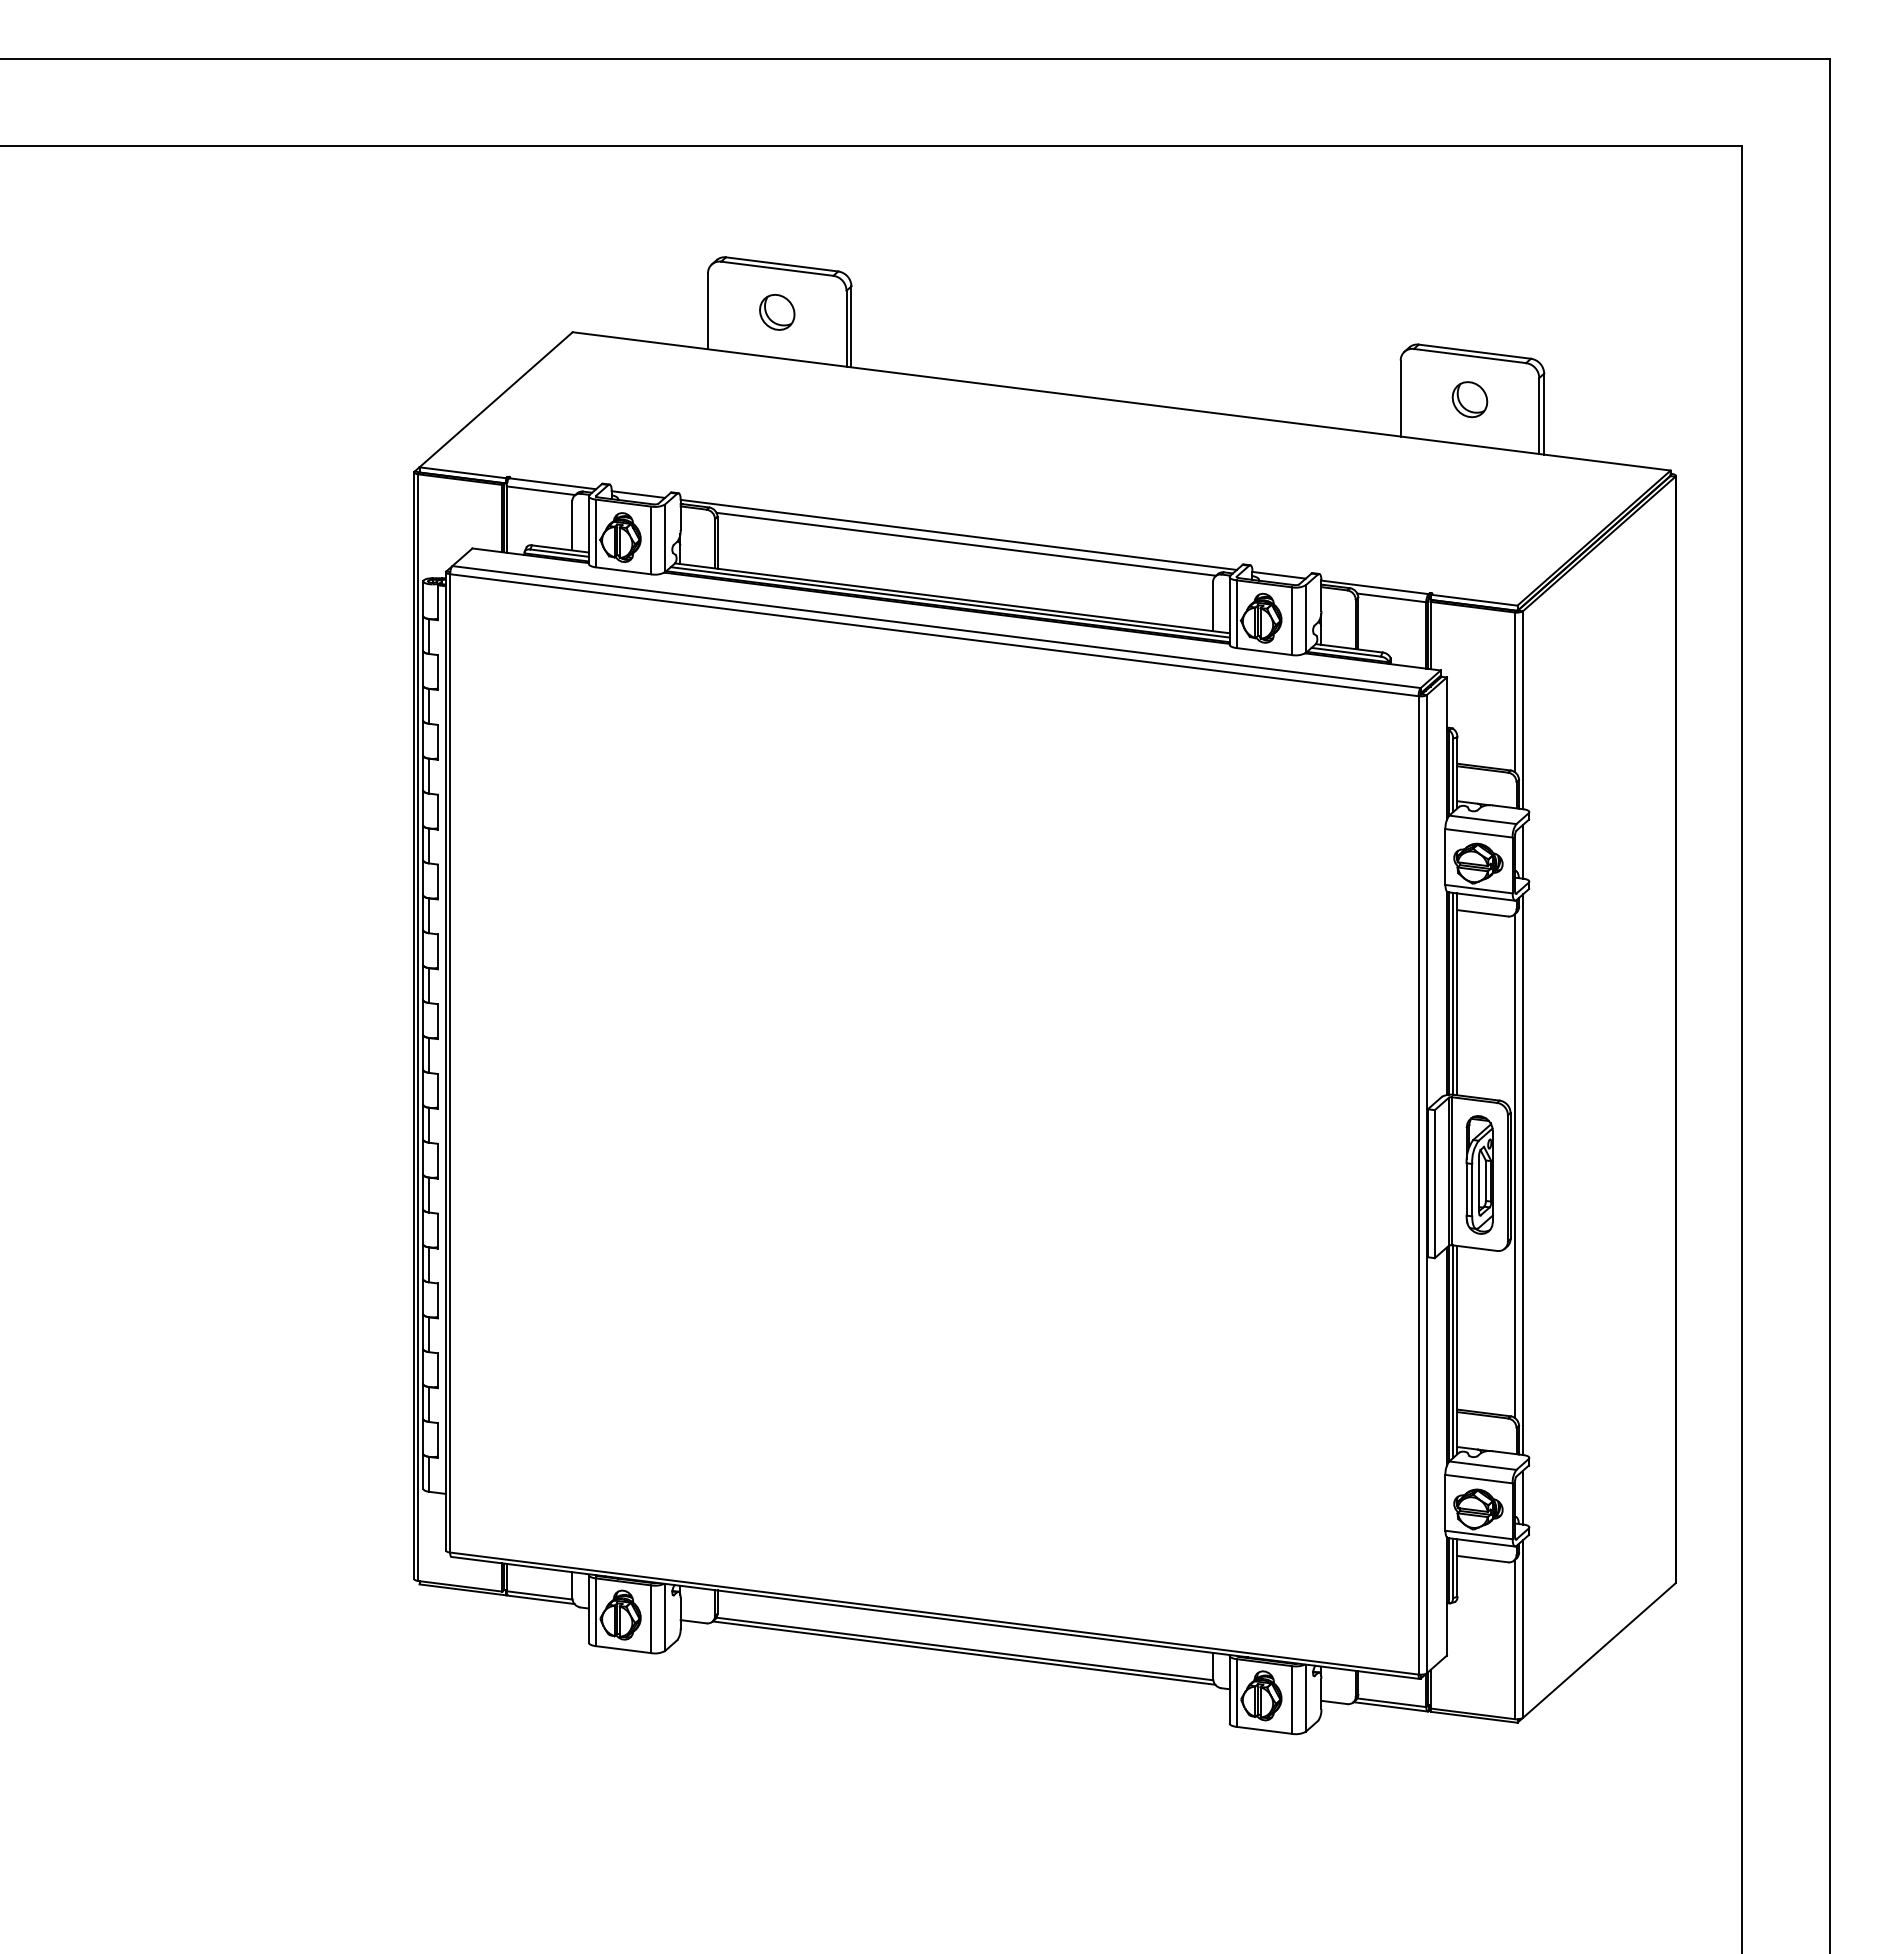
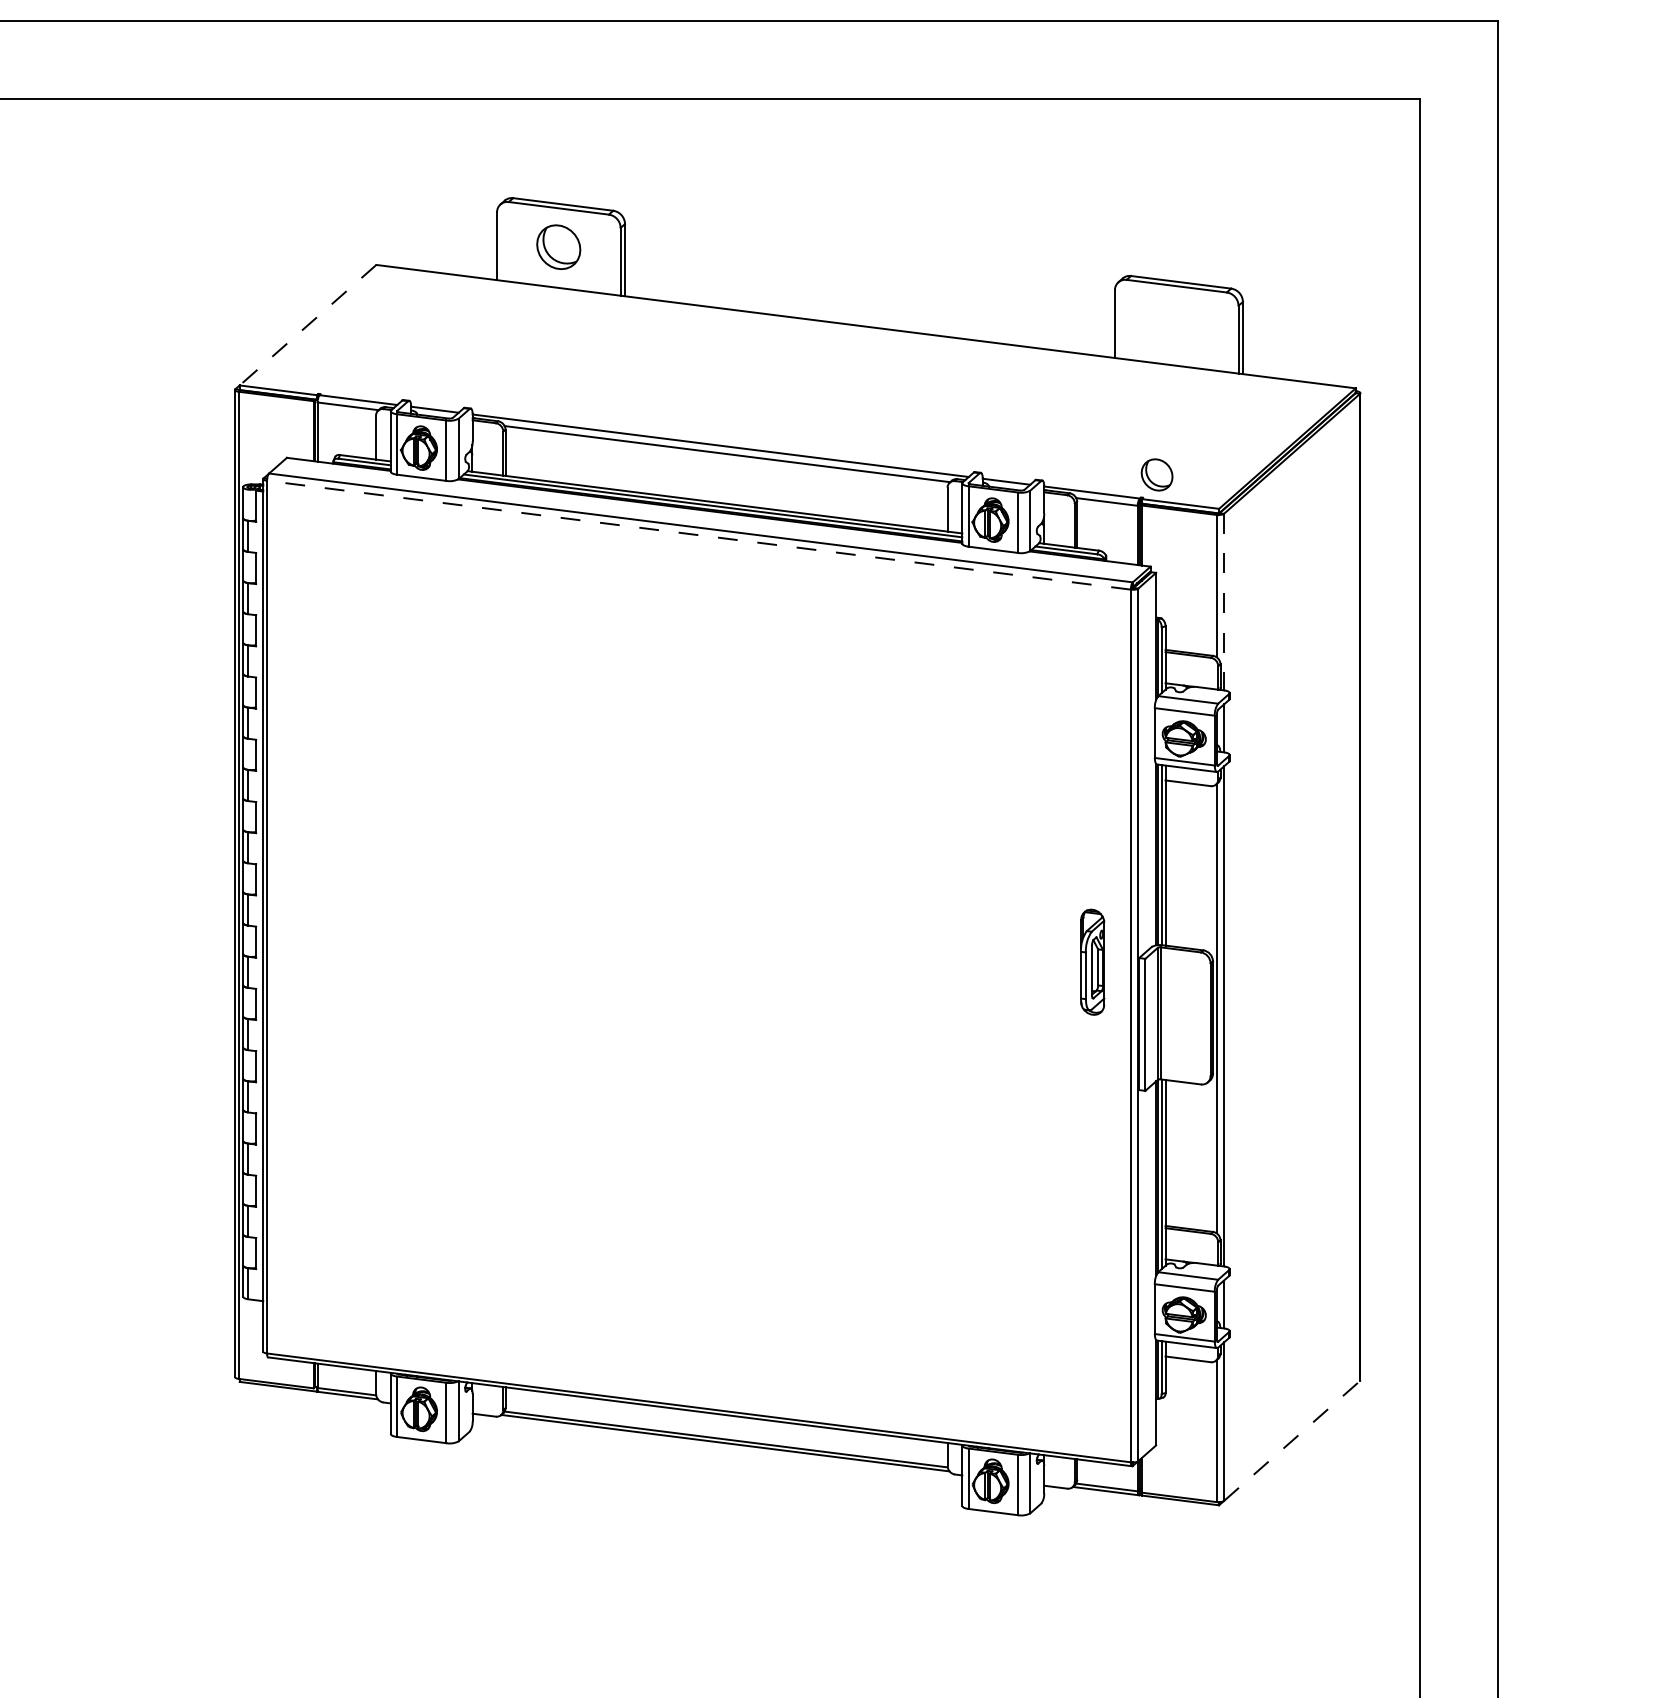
part: (777, 312) -> (559, 247), size x1.4
part: (1469, 399) -> (1156, 474), moved
line: (495, 400) -> (307, 325), solid -> dashed
line: (933, 635) -> (698, 535), solid -> dashed
line: (1523, 710) -> (1224, 602), solid -> dashed
part: (1479, 1174) -> (1092, 961), moved
line: (1599, 1650) -> (1292, 1440), solid -> dashed

